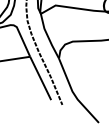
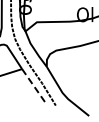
line: (40, 78) -> (33, 86), solid -> dashed

